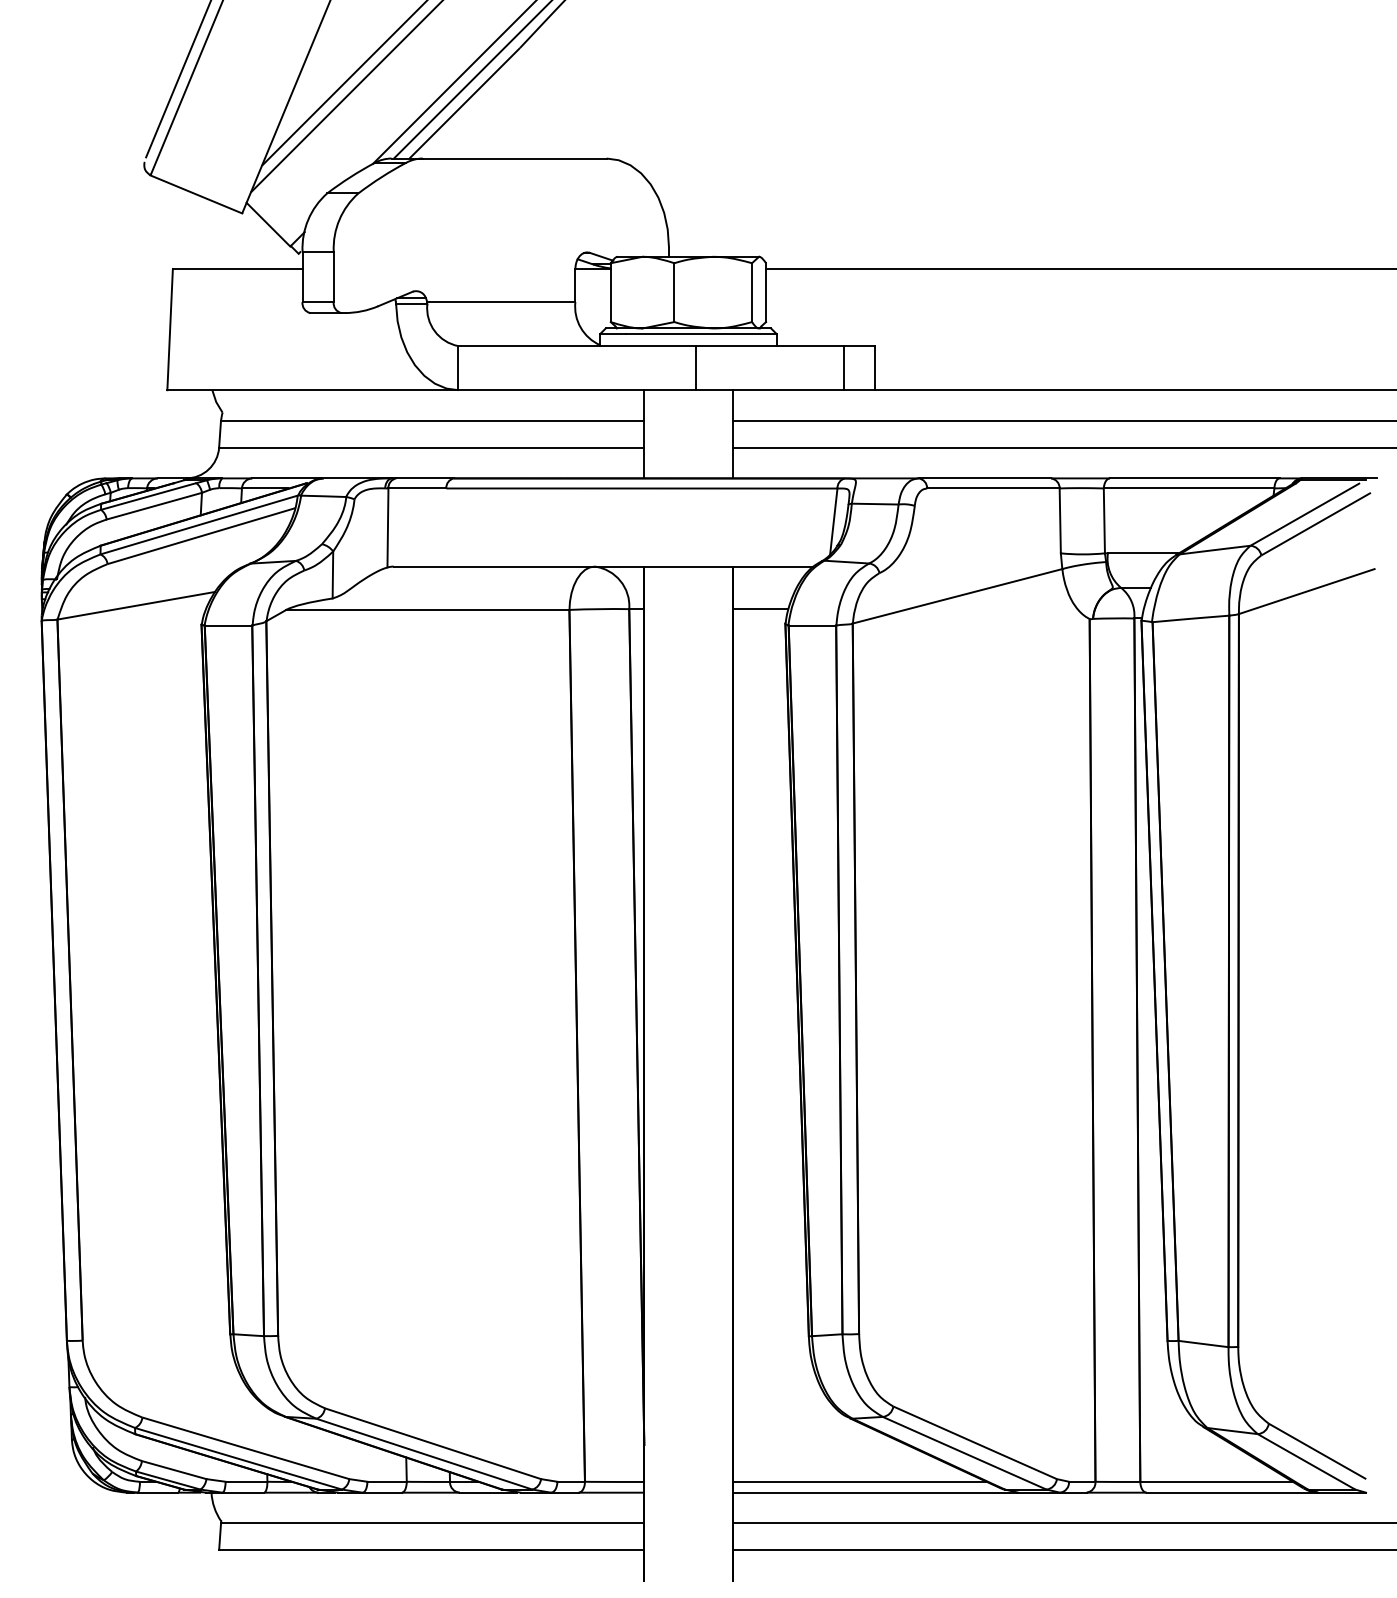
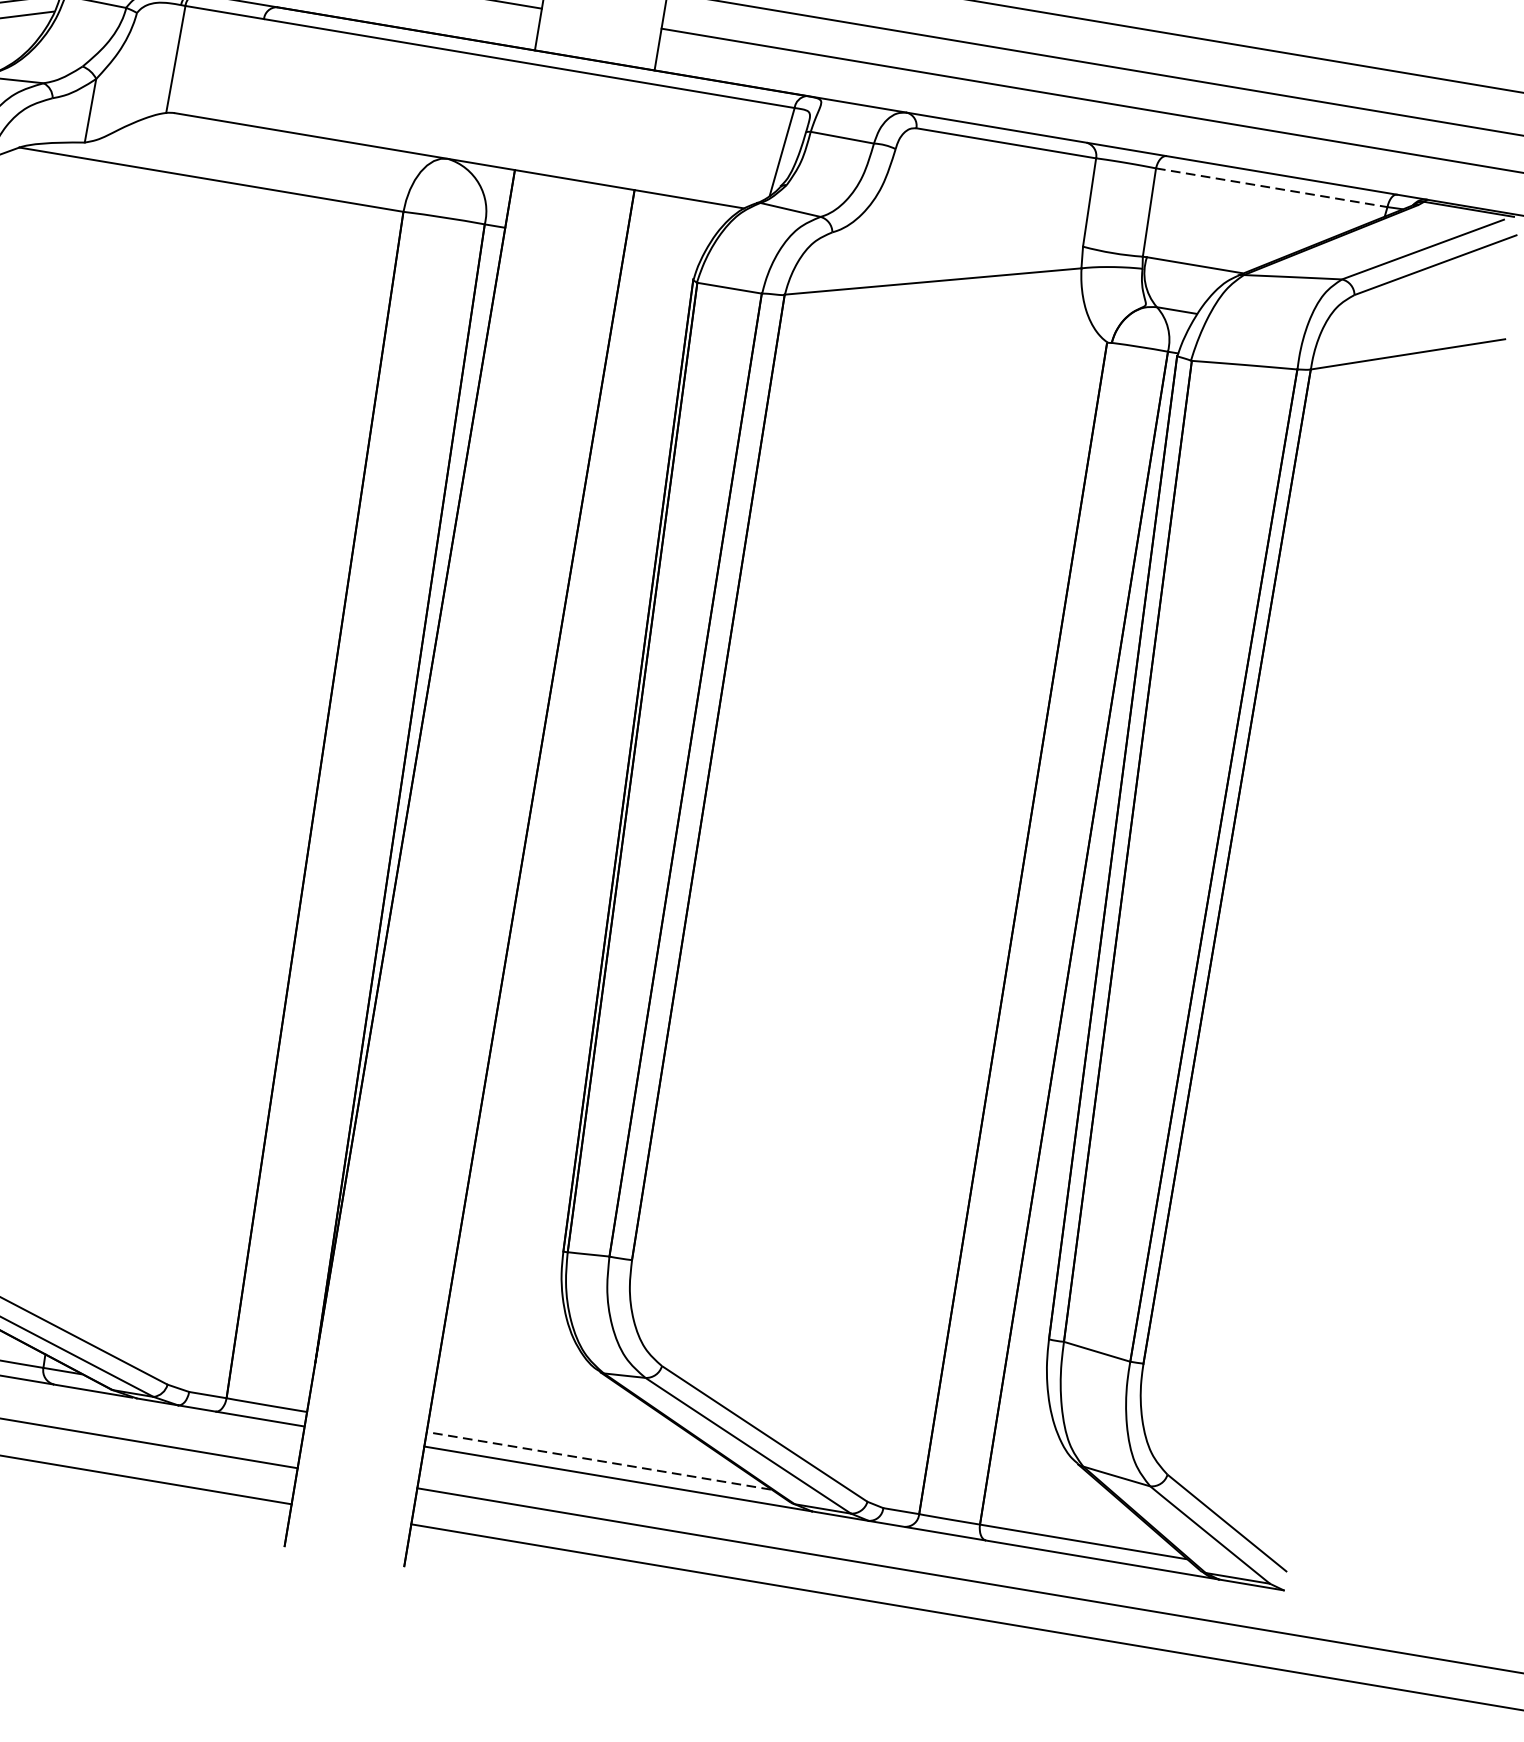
line: (1189, 488) -> (1272, 187), solid -> dashed
line: (759, 609) -> (661, 254), removed
line: (859, 1481) -> (599, 1460), solid -> dashed

